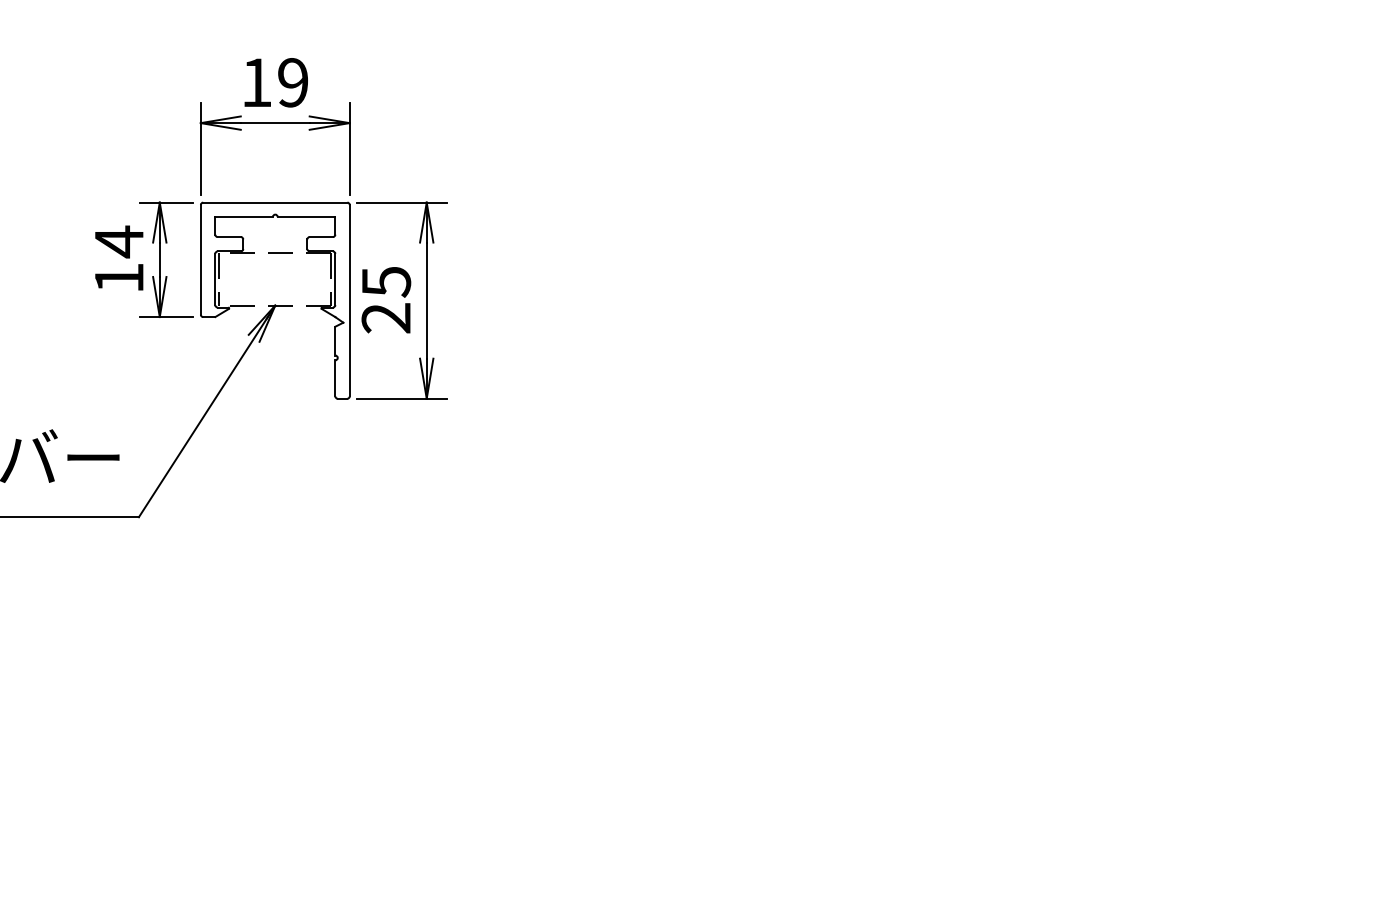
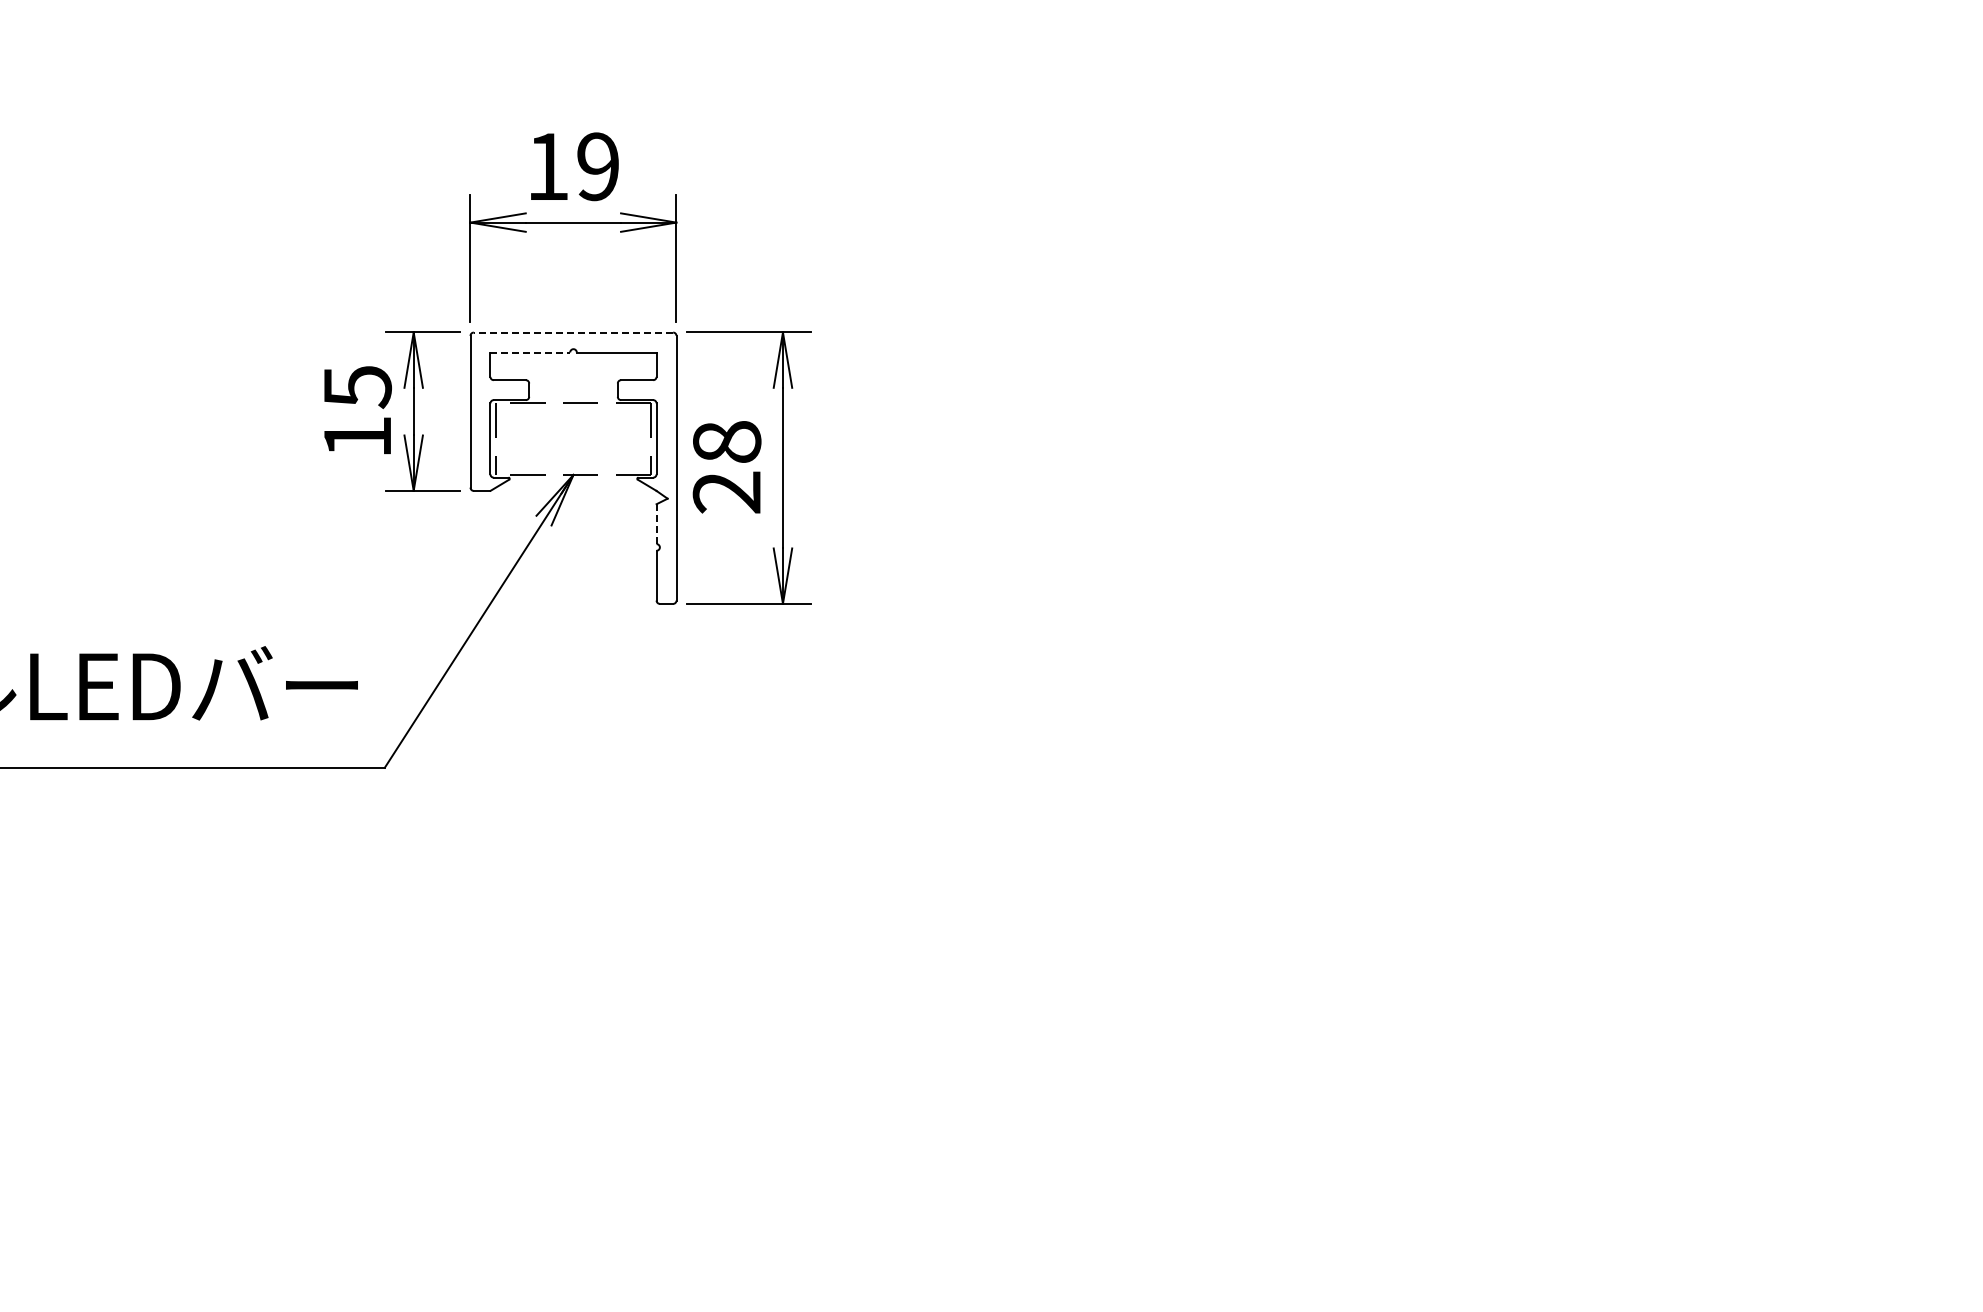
line: (275, 202) -> (573, 332), solid -> dashed
line: (244, 217) -> (530, 352), solid -> dashed
text: (119, 241) -> (357, 386), 14 -> 15
text: (386, 282) -> (727, 442), 25 -> 28
line: (335, 341) -> (656, 524), solid -> dashed

